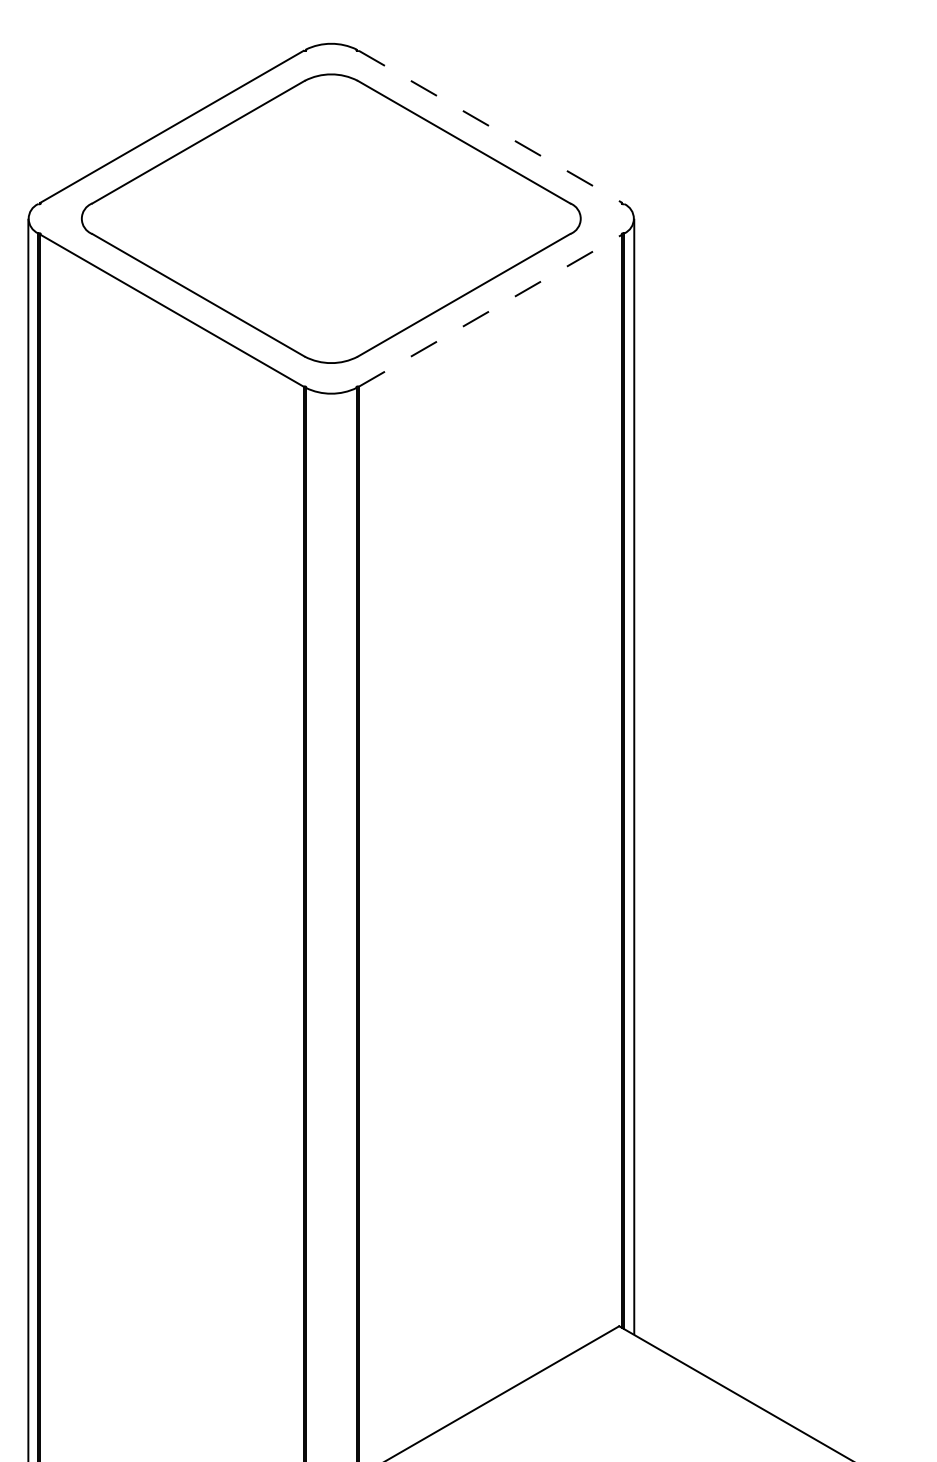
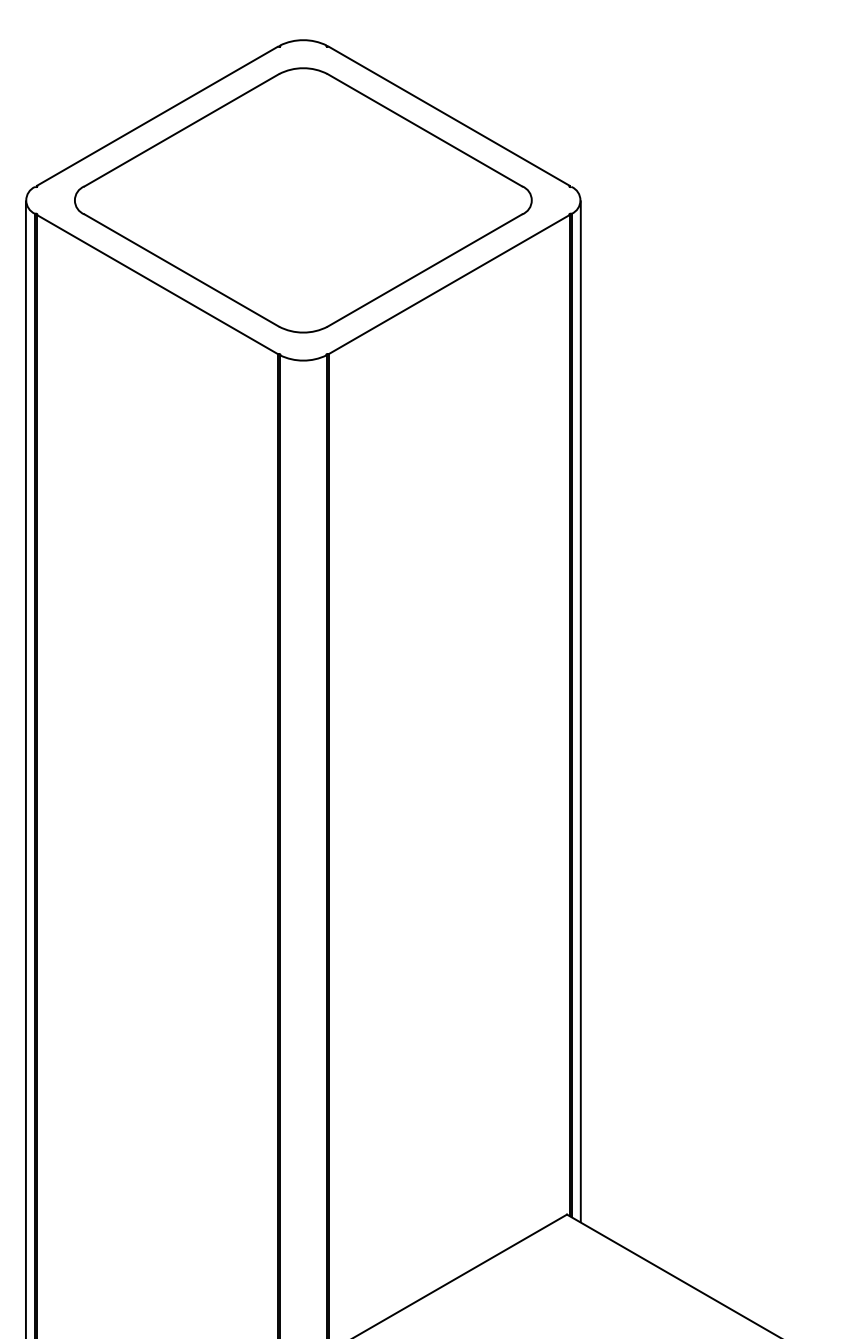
line: (490, 127) -> (449, 116), dashed -> solid
line: (490, 310) -> (449, 284), dashed -> solid

